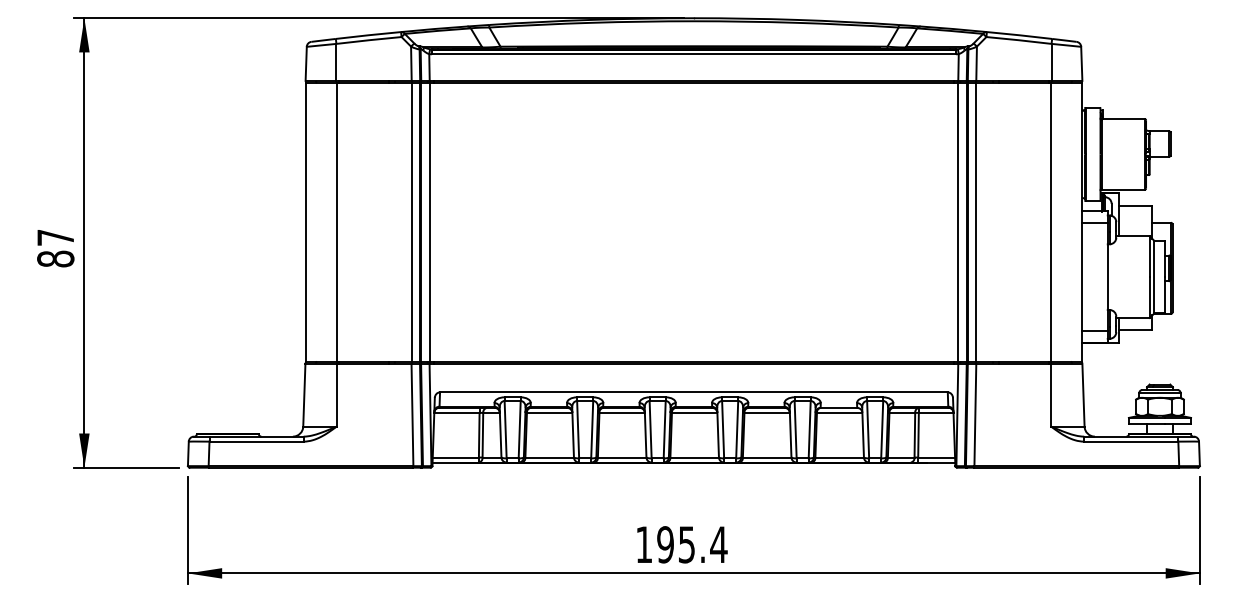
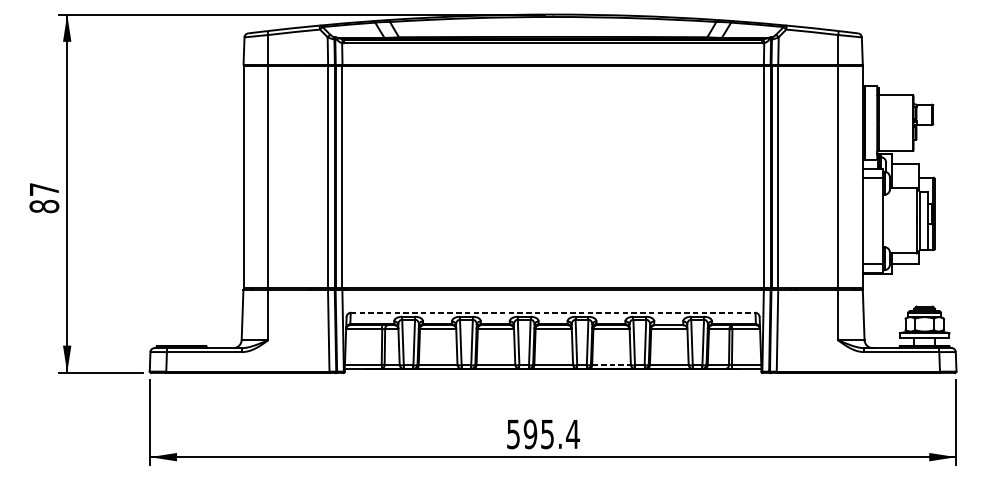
line: (693, 392) -> (552, 312), solid -> dashed
line: (767, 457) -> (611, 364), solid -> dashed
text: (643, 544) -> (512, 434), 195.4 -> 595.4

